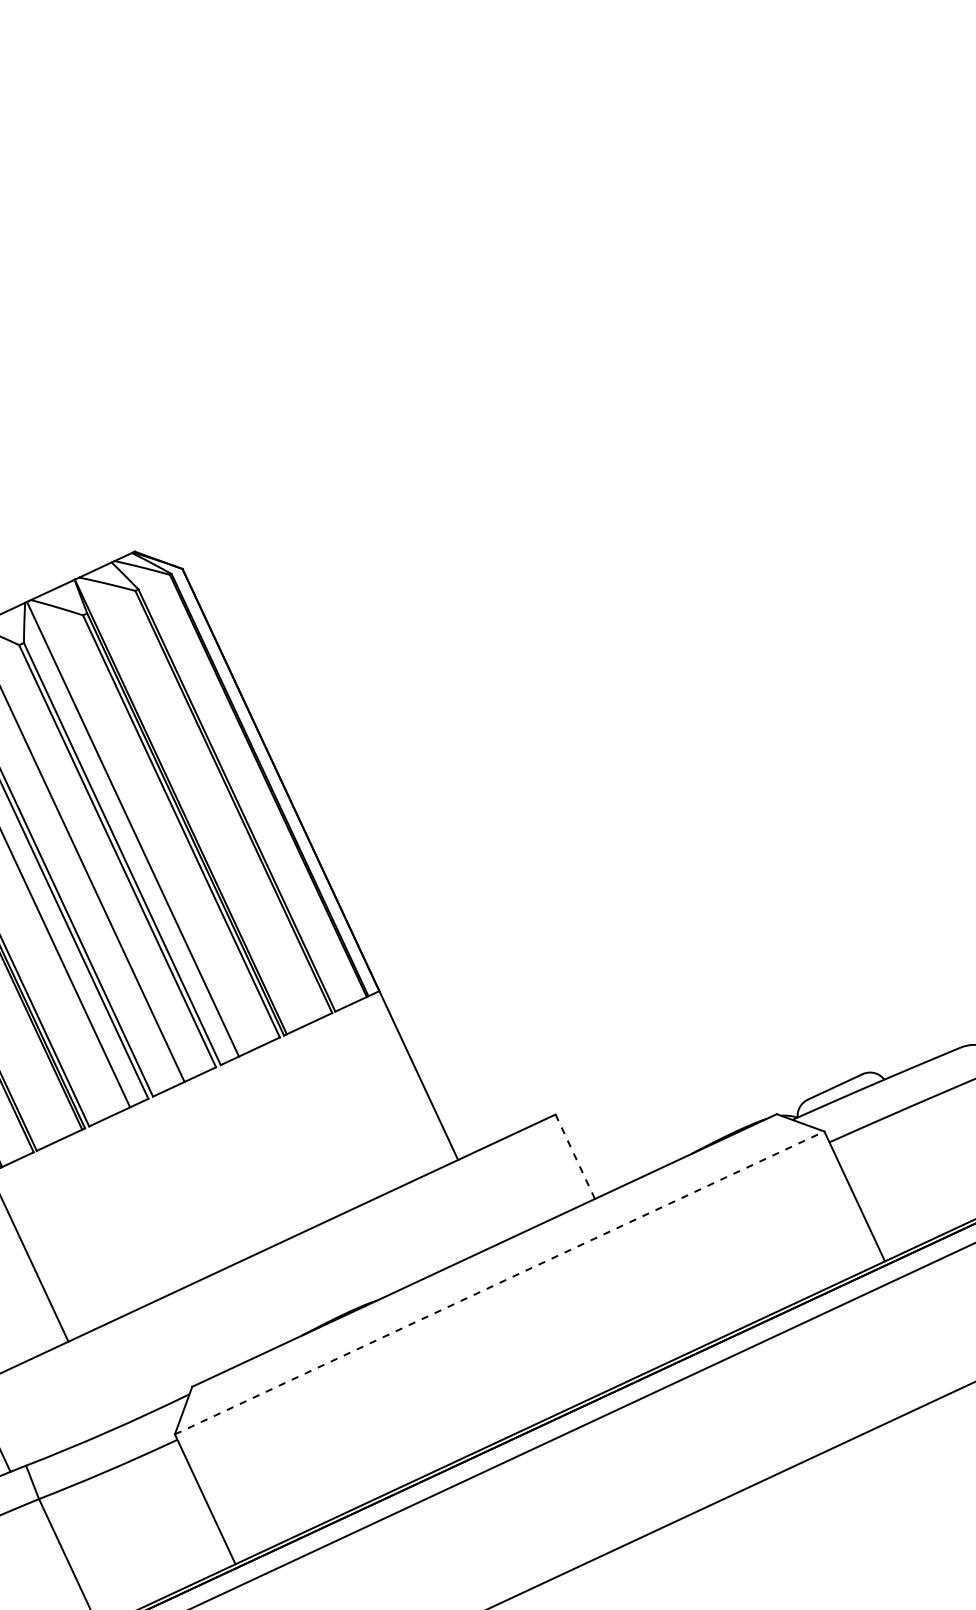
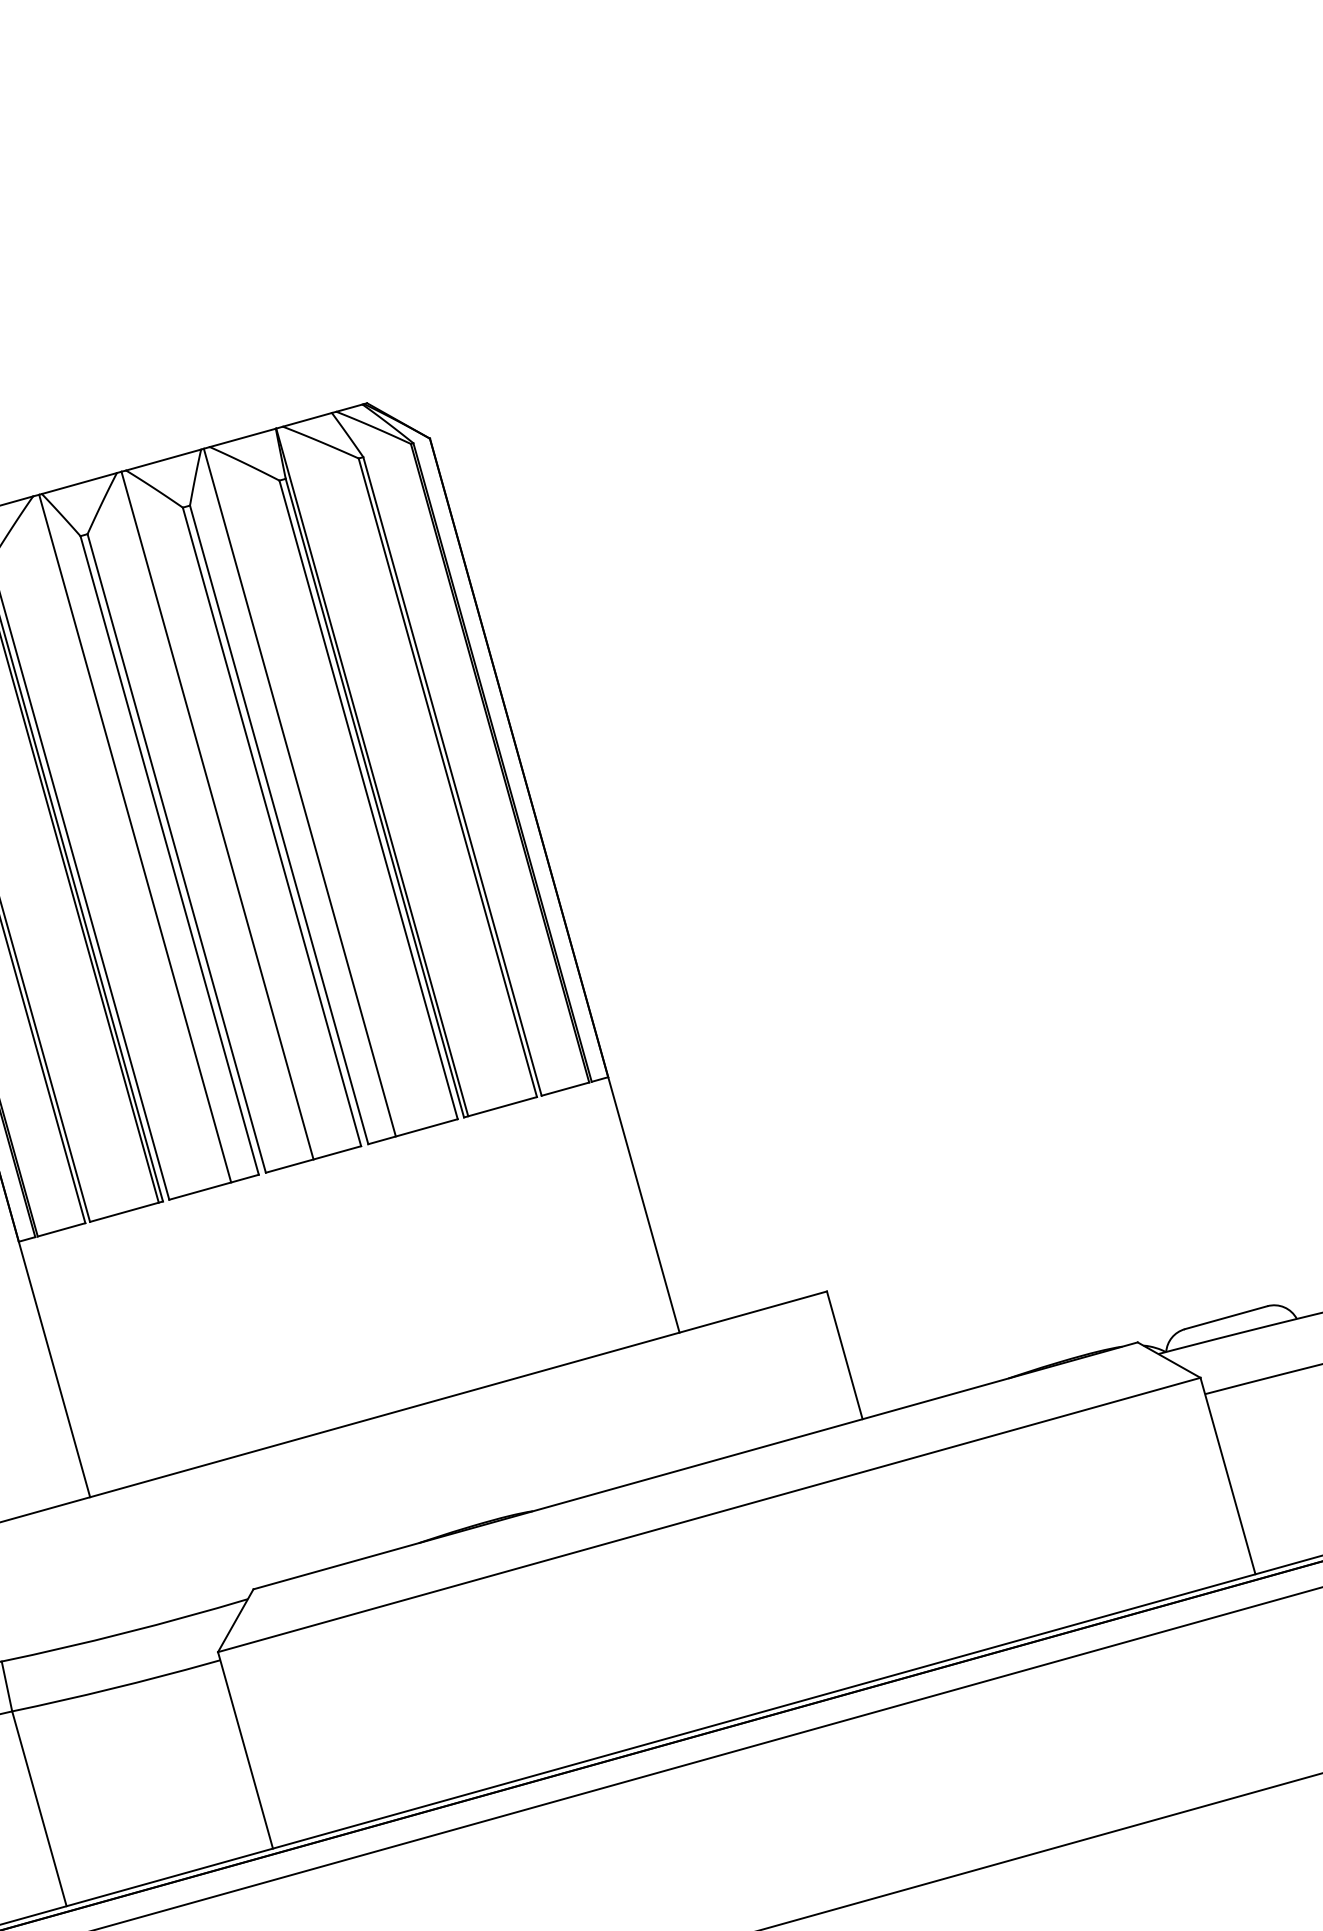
line: (575, 1156) -> (845, 1355), dashed -> solid
line: (500, 1282) -> (710, 1514), dashed -> solid

